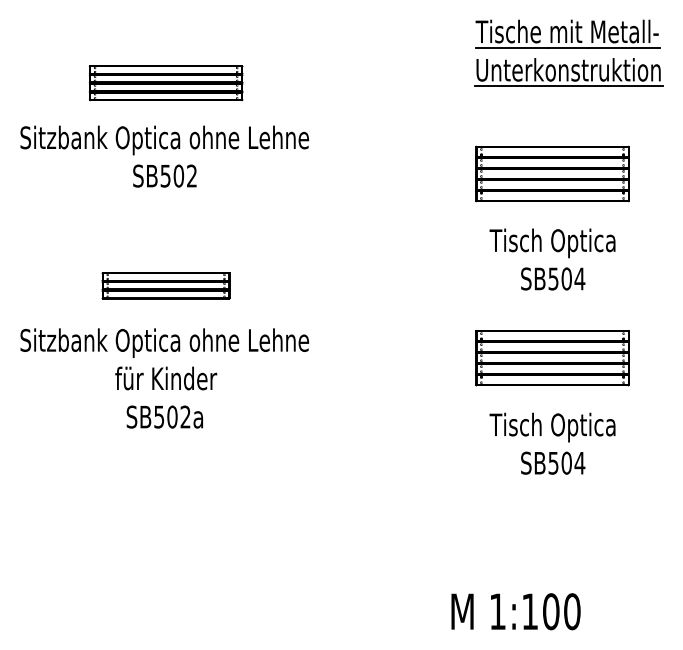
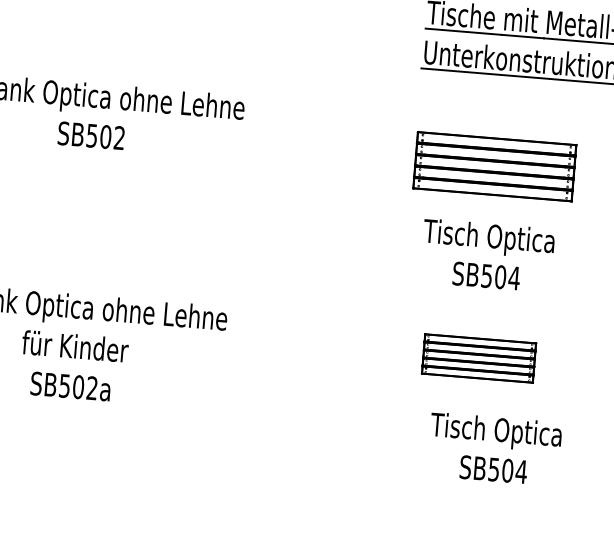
part: (166, 83) -> (100, 39), removed
part: (165, 285) -> (82, 249), removed
part: (552, 358) -> (479, 358), size x0.7
text: (552, 443) -> (494, 449), moved

